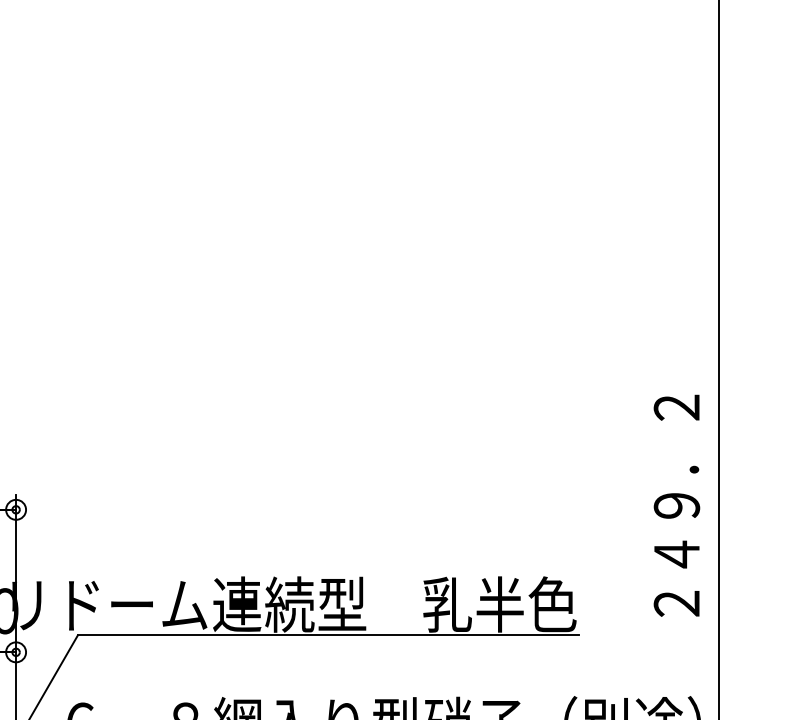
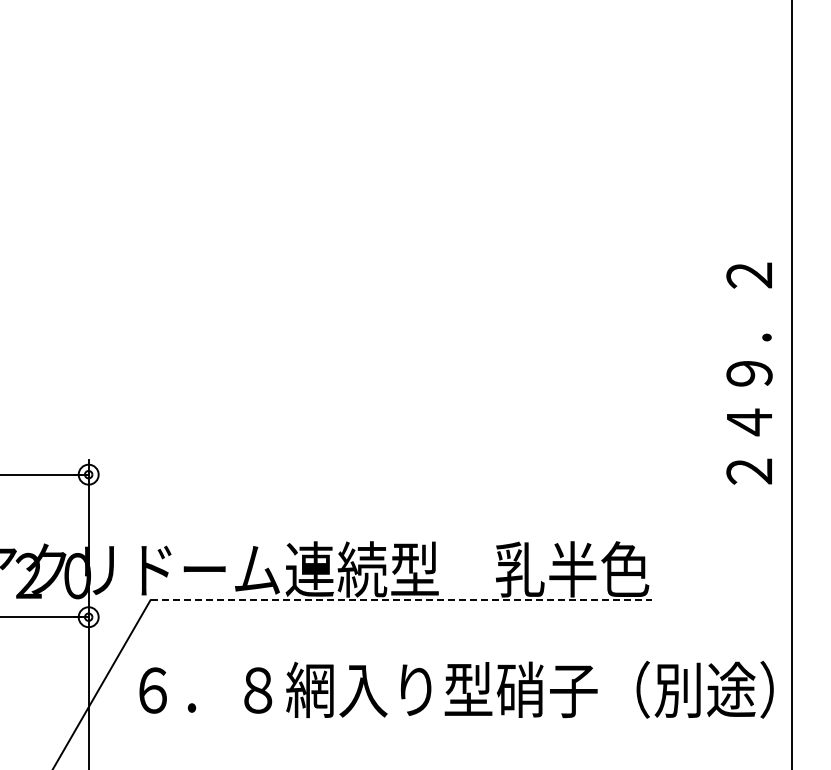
text: (676, 505) -> (749, 373), moved
line: (328, 635) -> (401, 600), solid -> dashed

